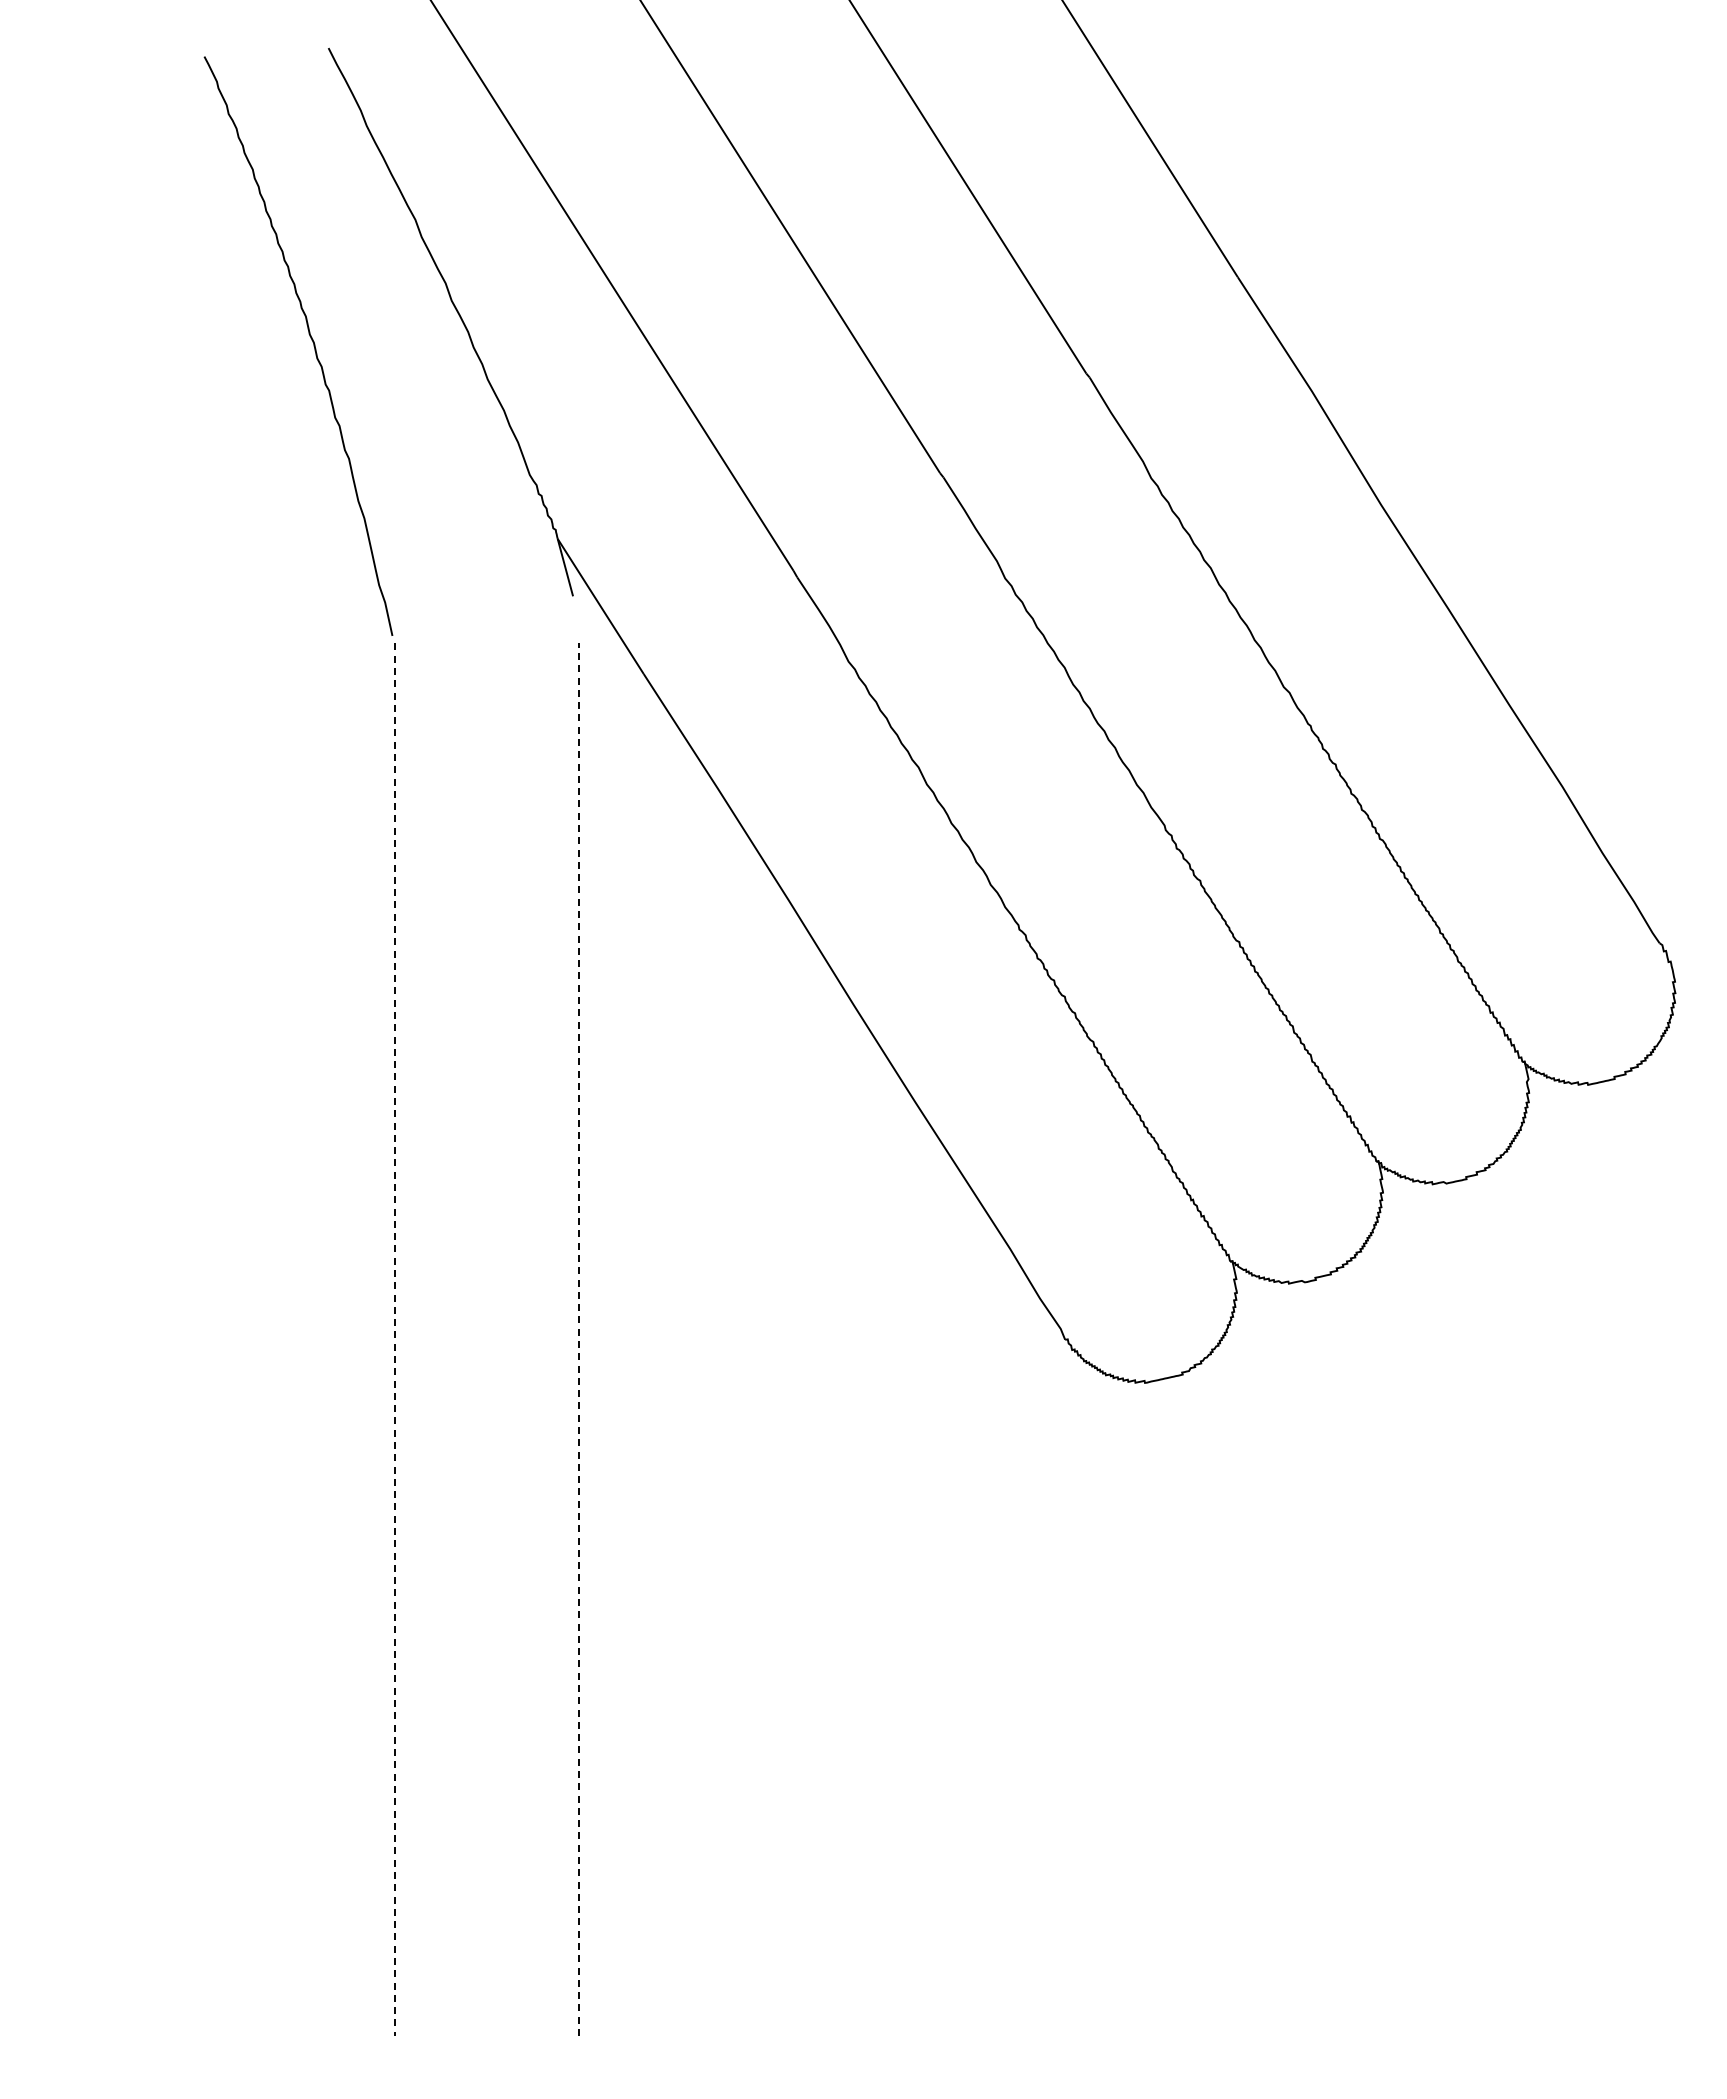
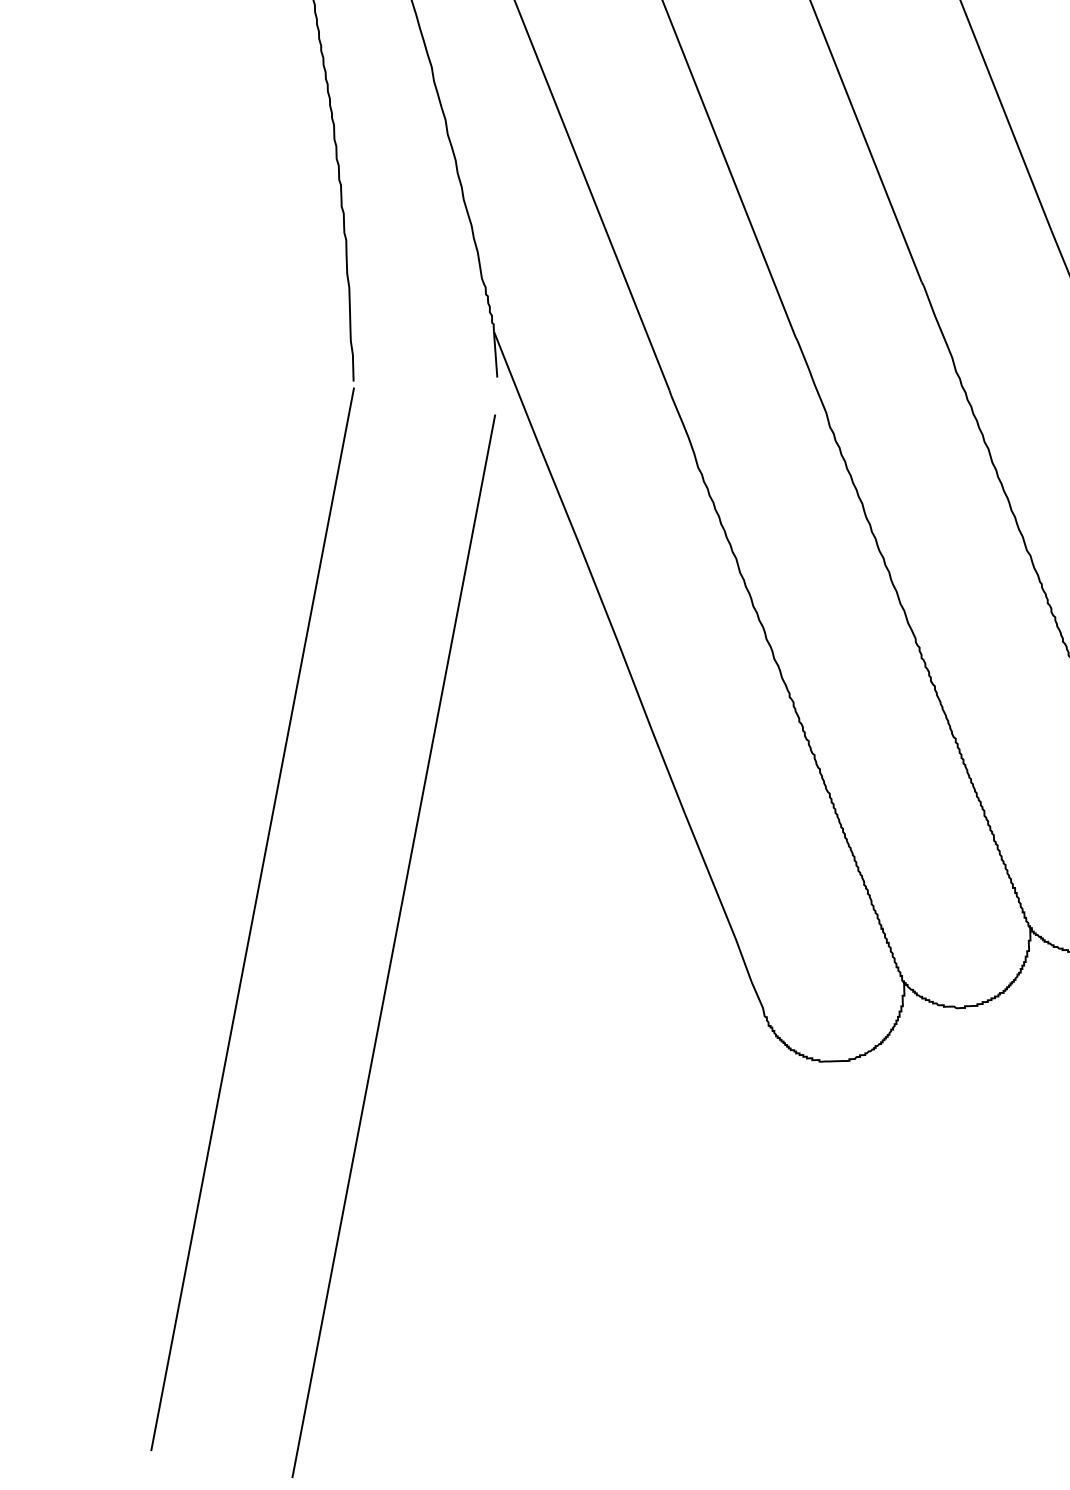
line: (579, 1339) -> (393, 946), dashed -> solid
line: (394, 1340) -> (252, 919), dashed -> solid

